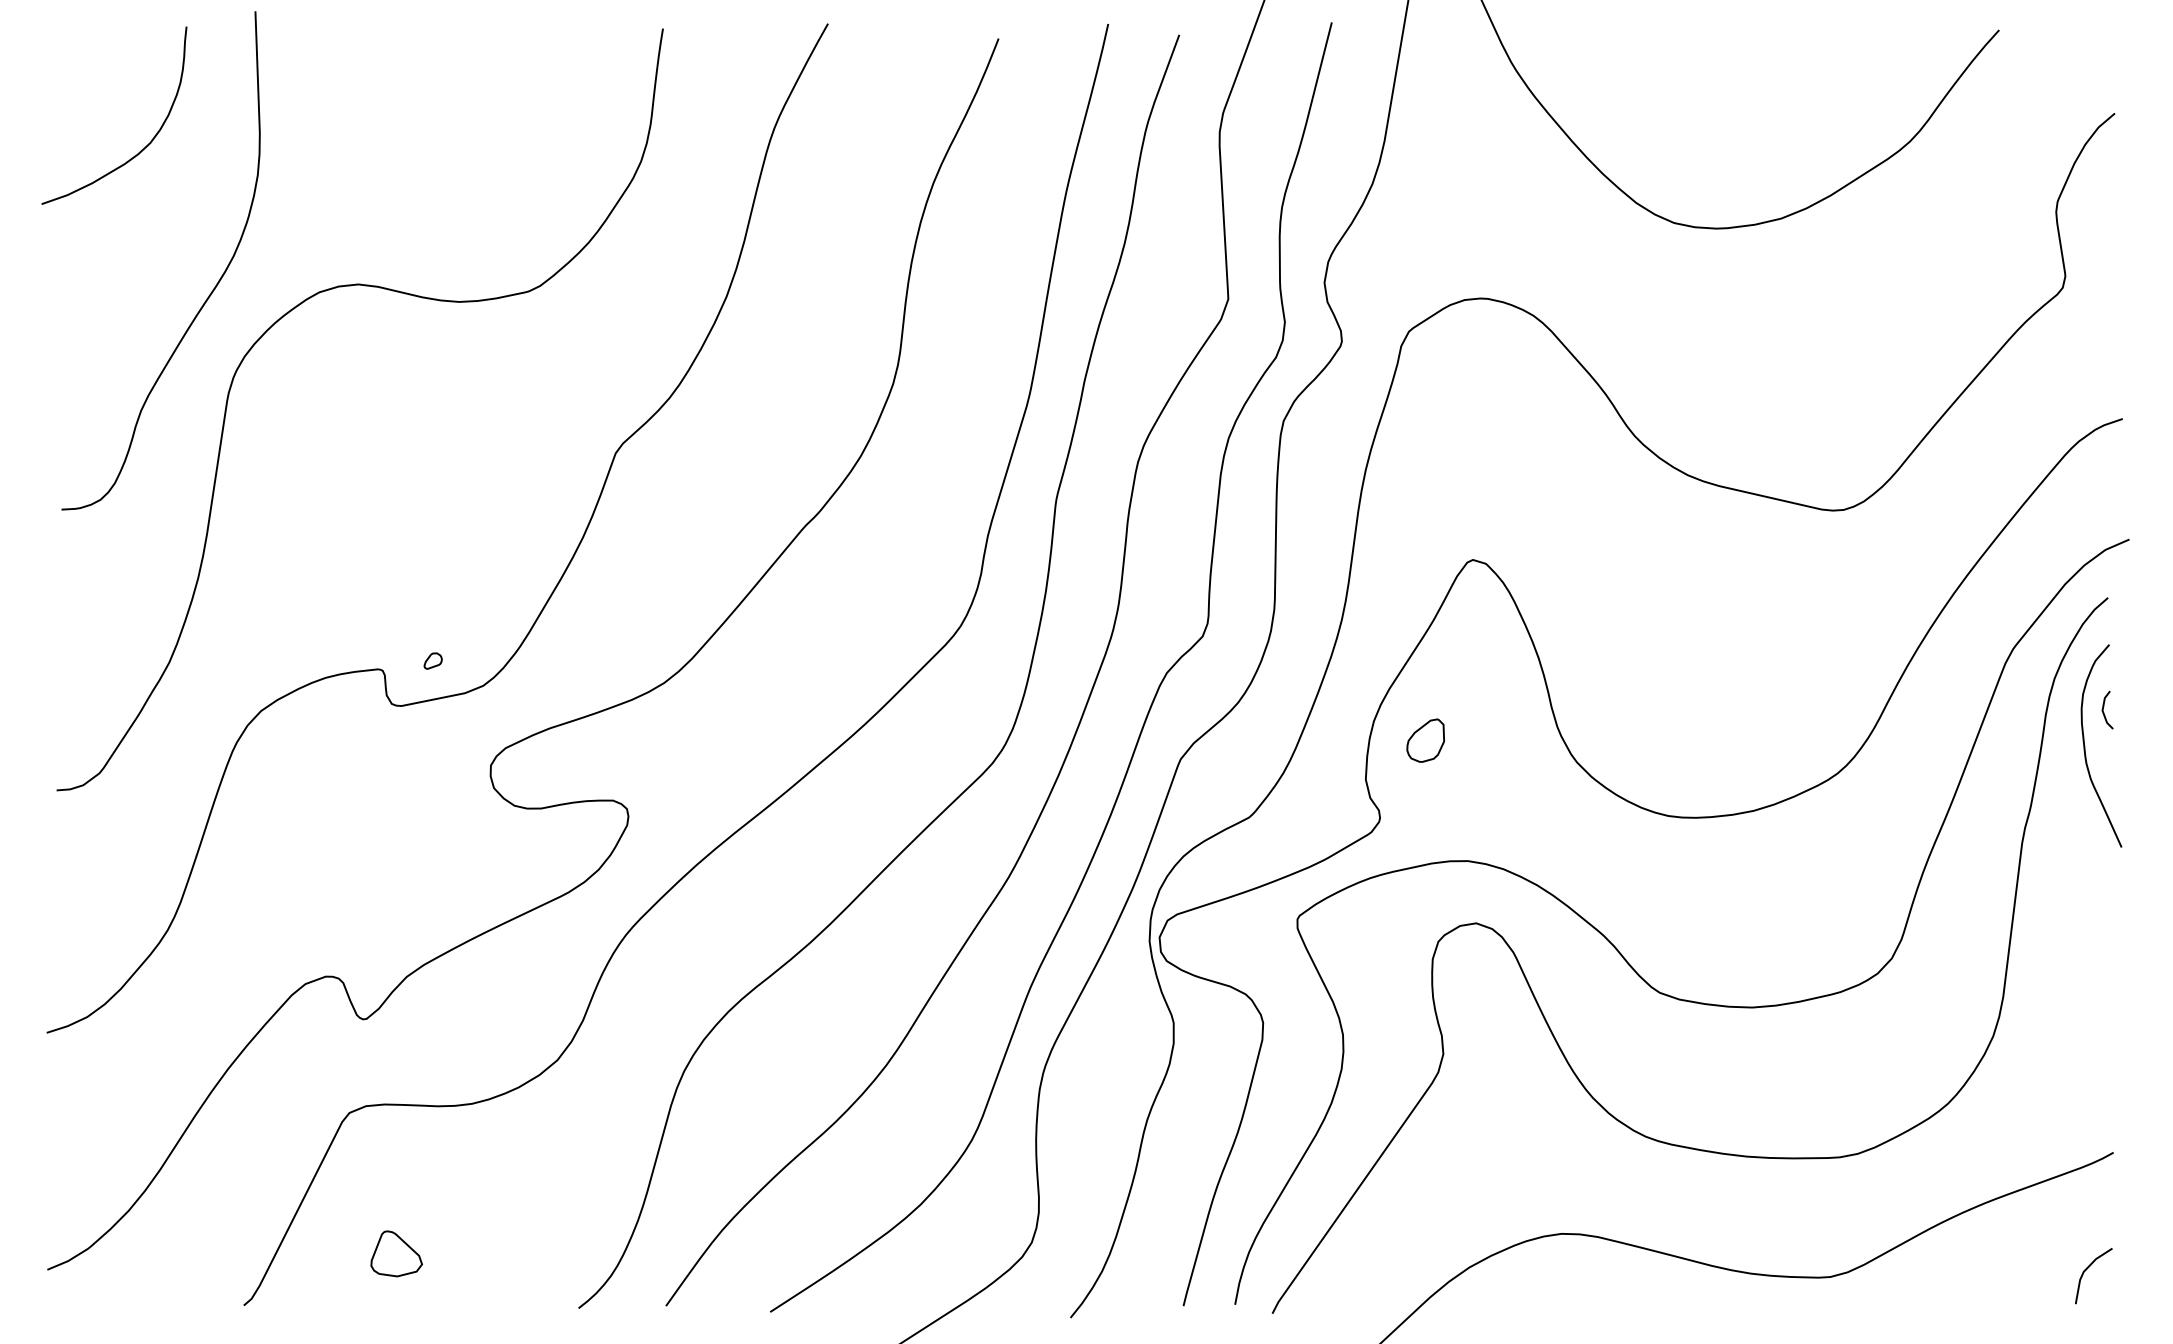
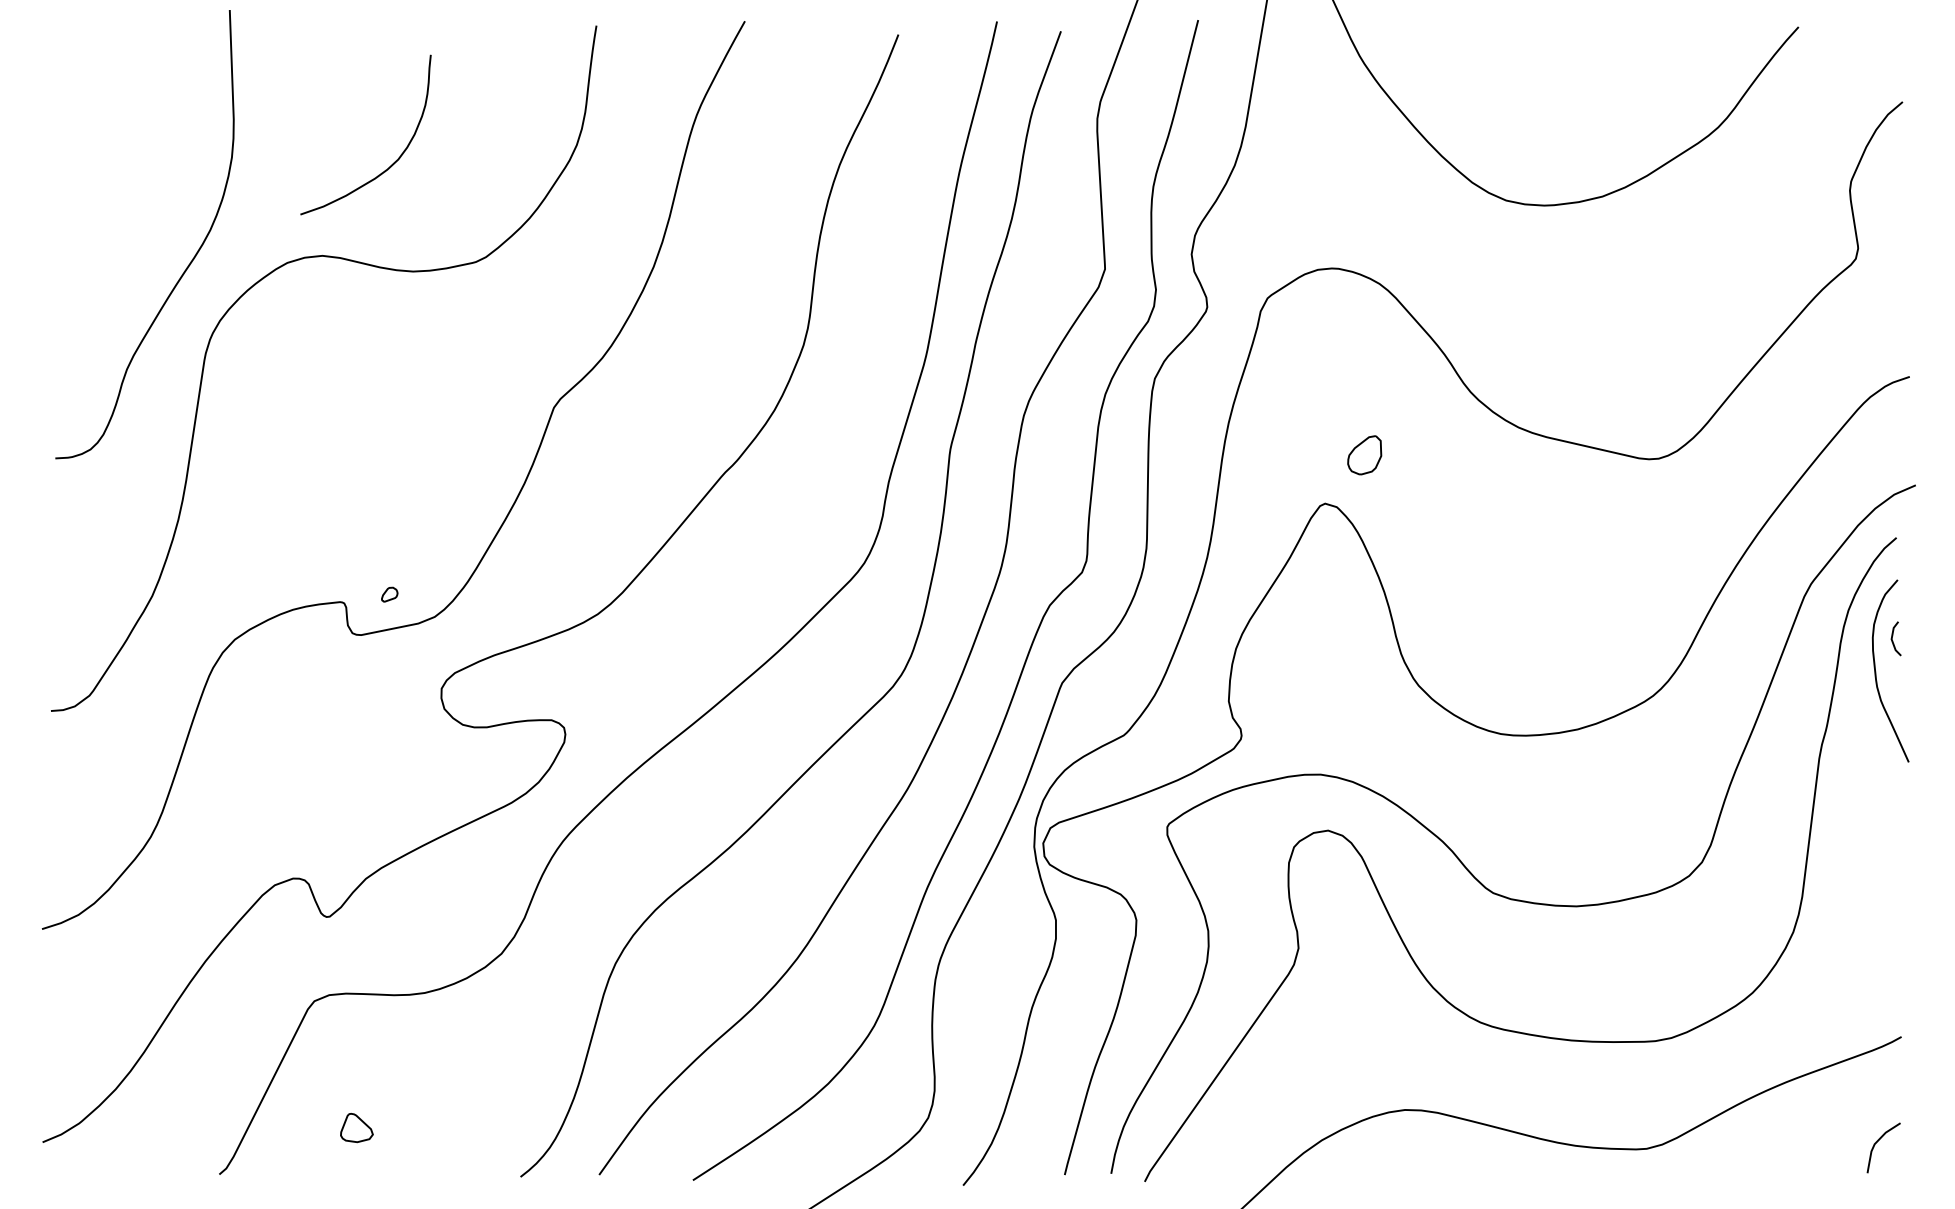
curve: (145, 146) -> (393, 162), moved
part: (1425, 740) -> (1364, 455), moved
part: (396, 1253) -> (356, 1127), size x0.7

